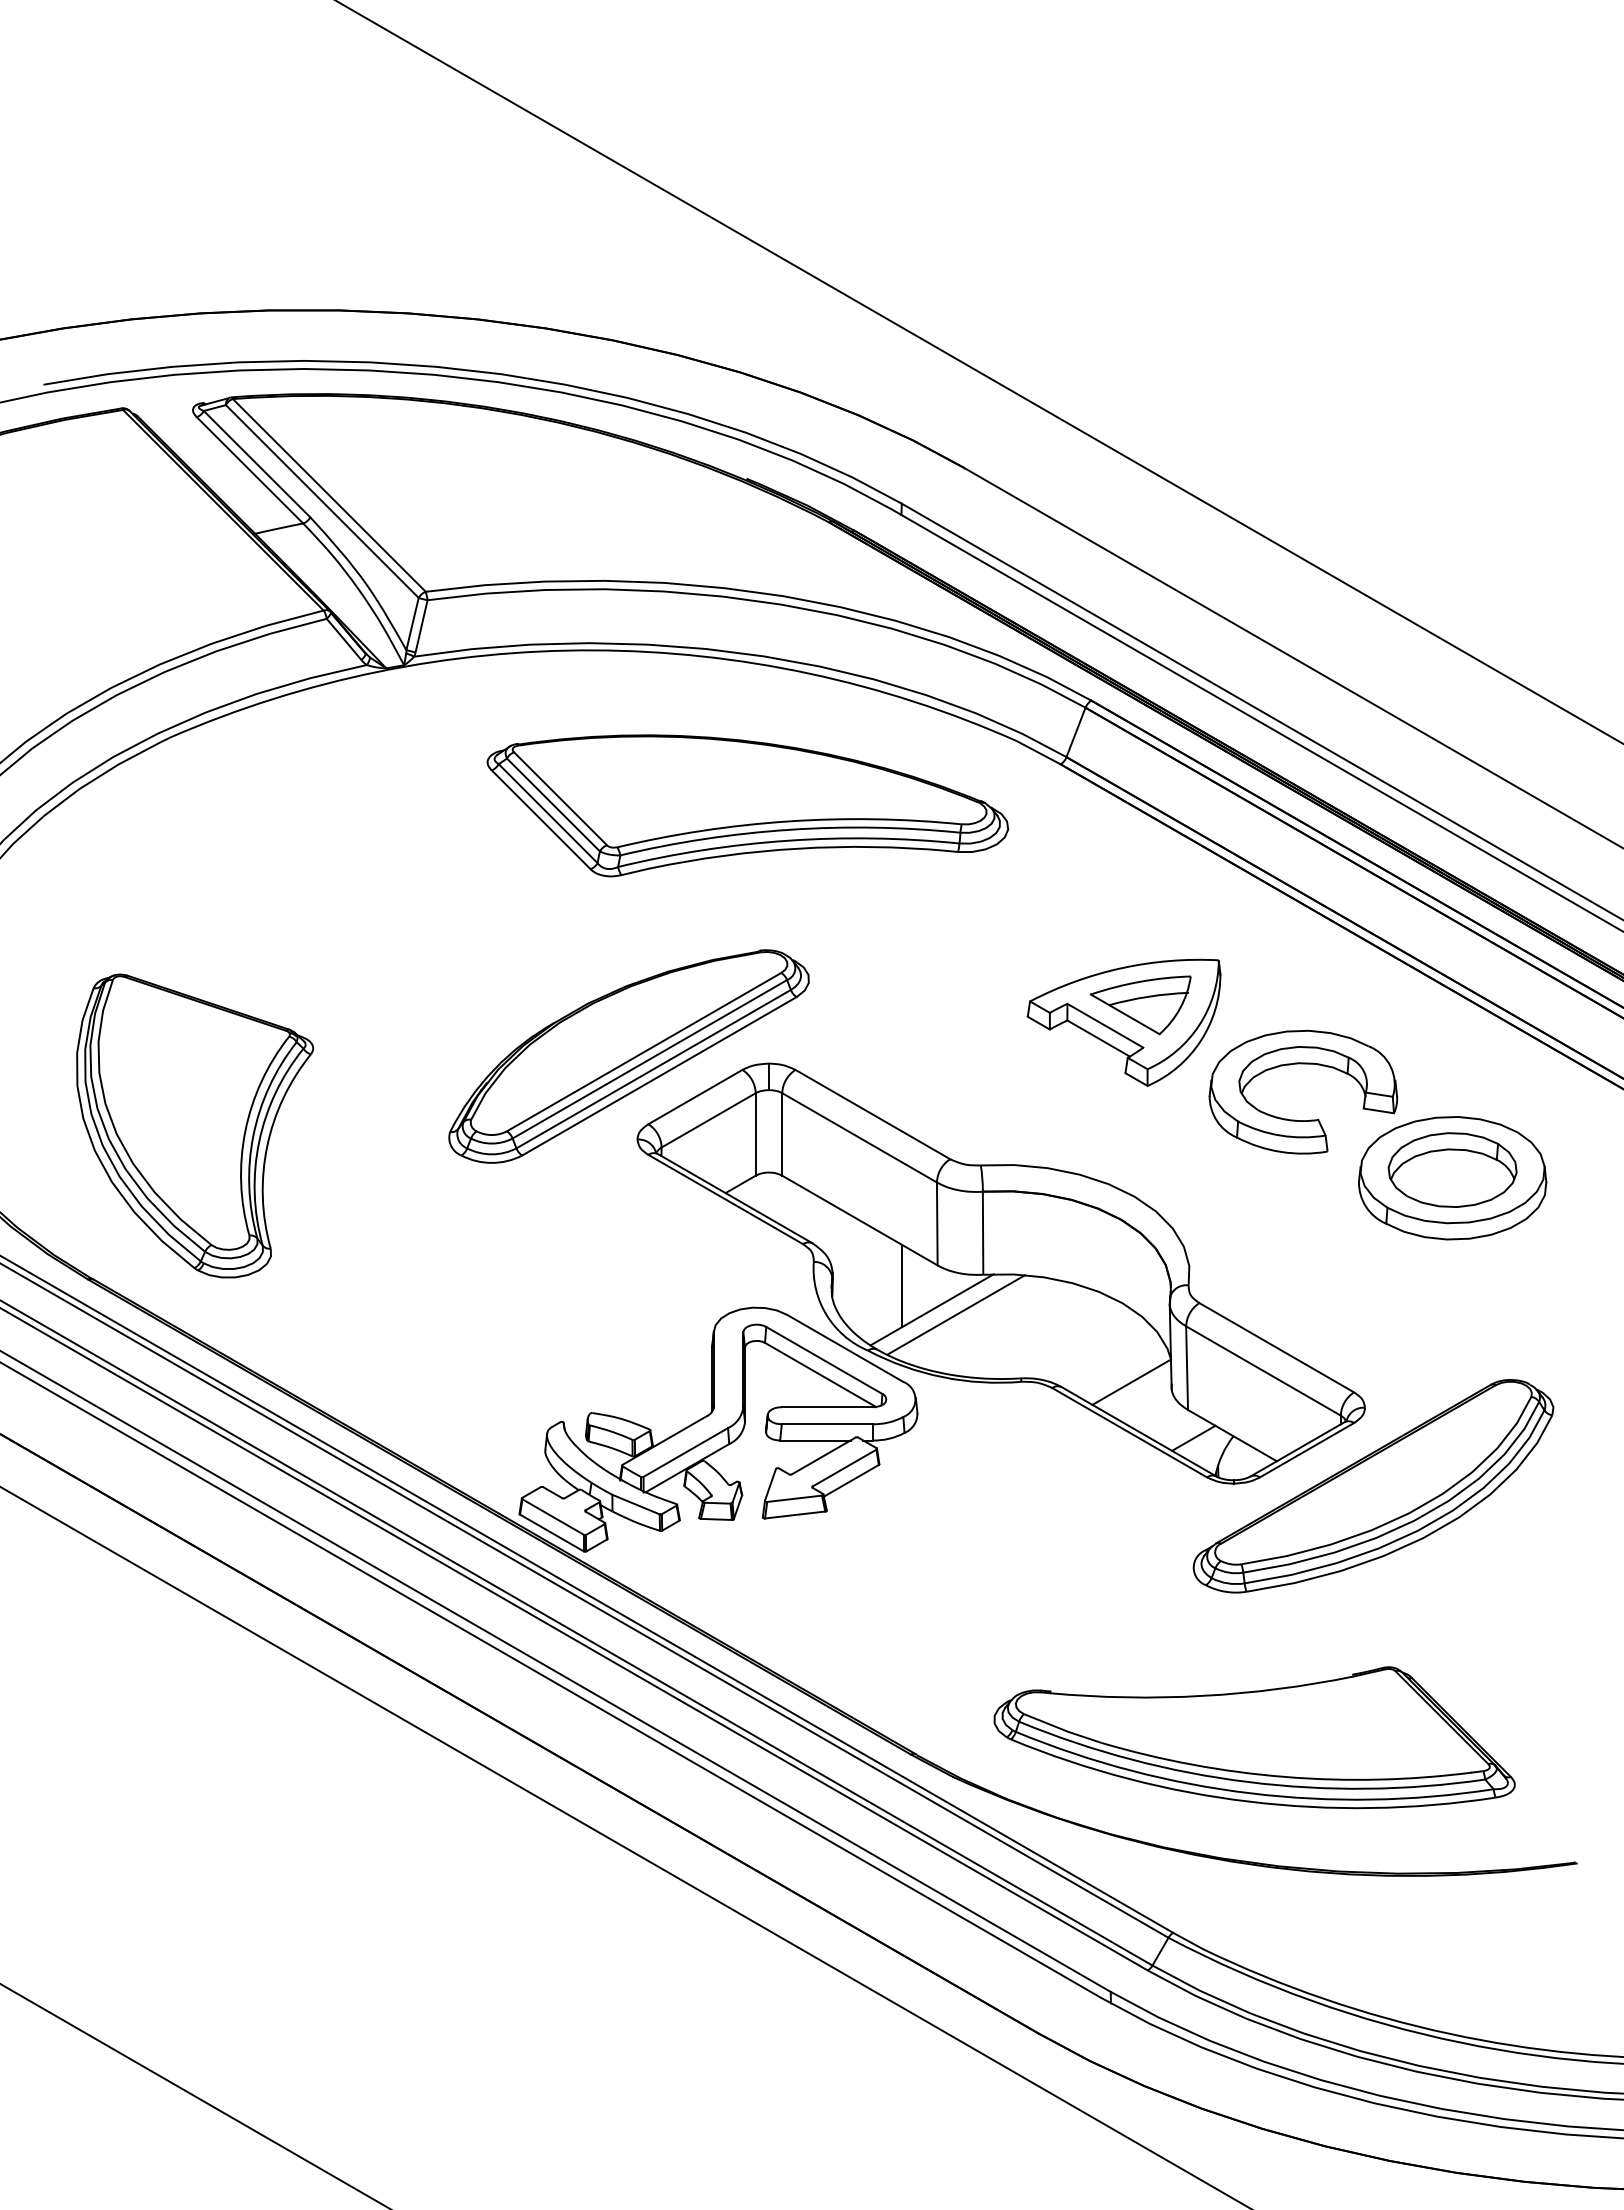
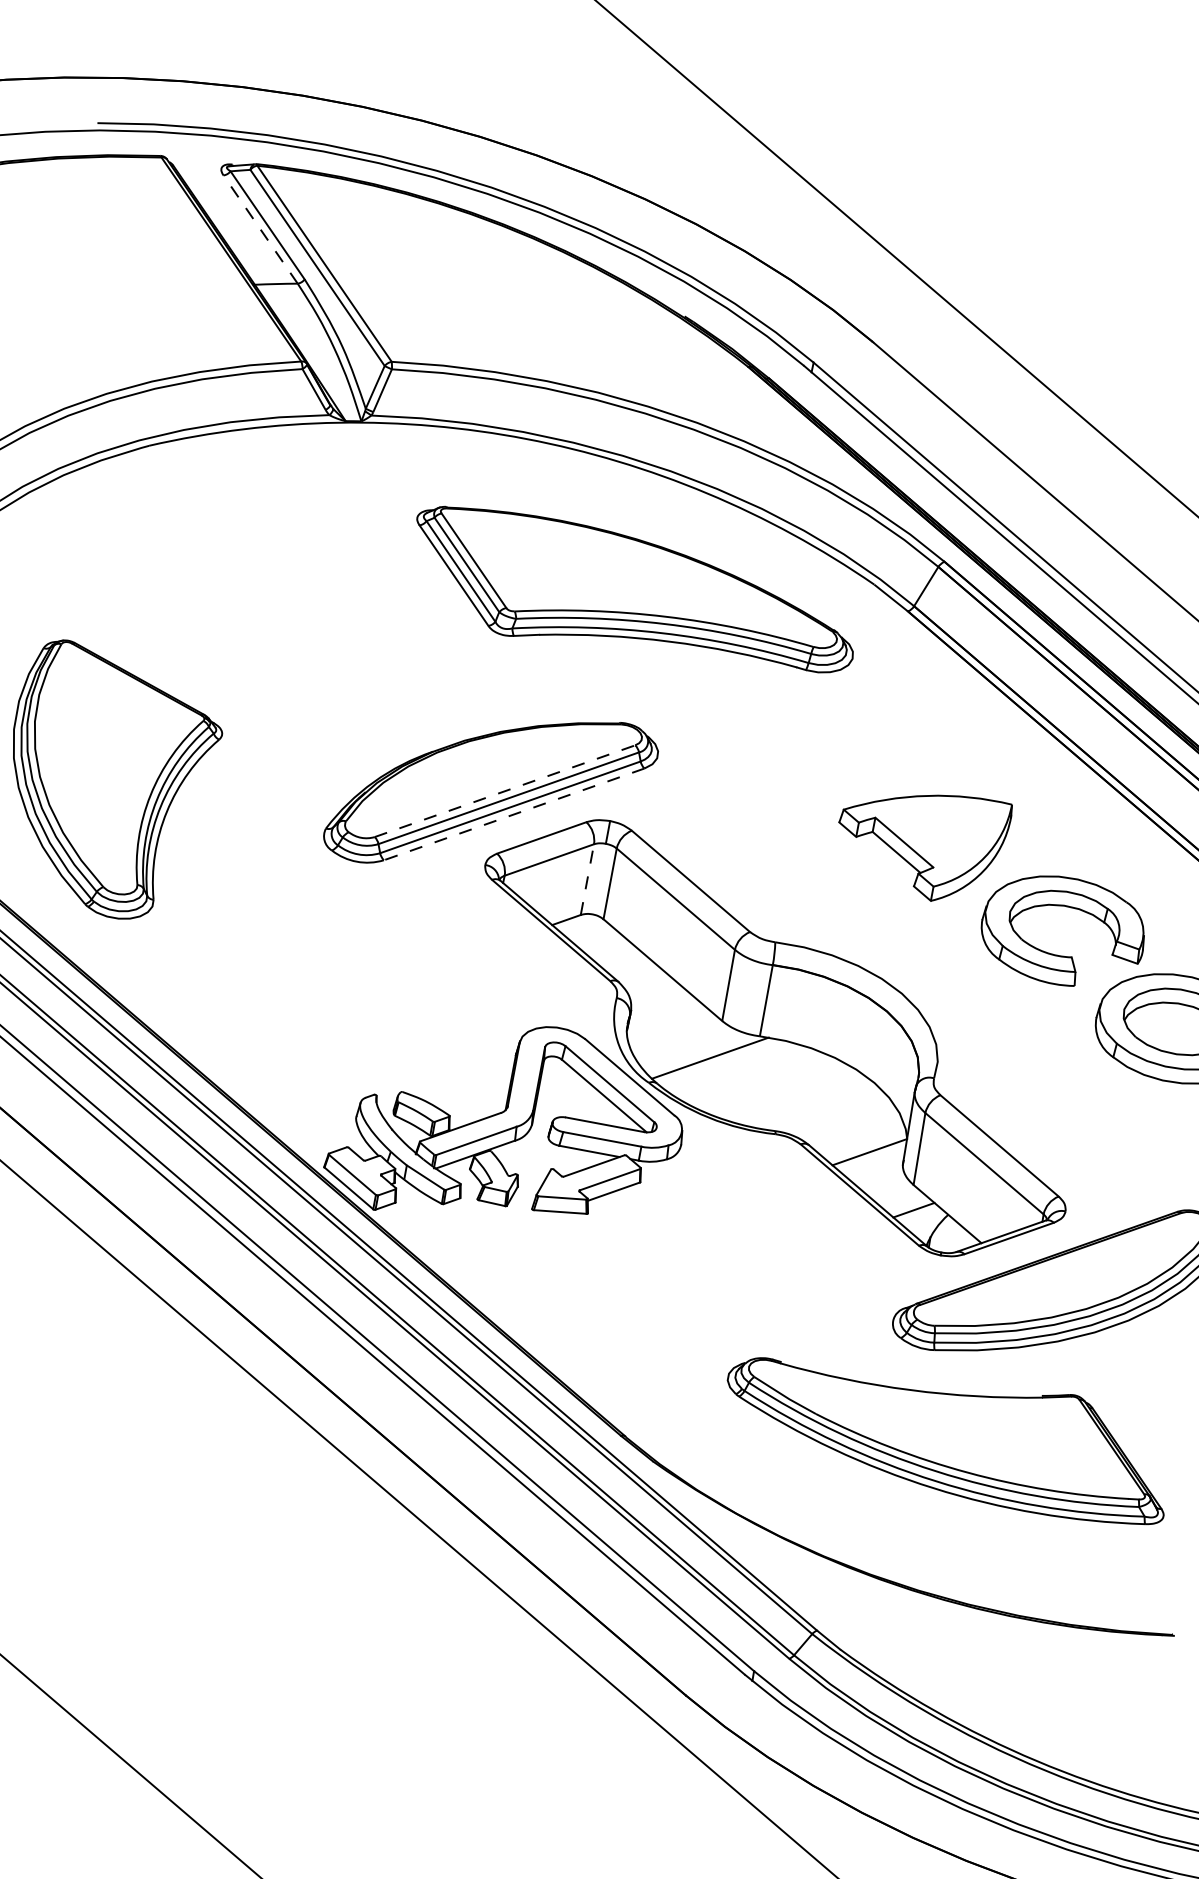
line: (249, 469) -> (260, 228), solid -> dashed
part: (1140, 1005) -> (937, 830), removed
line: (644, 1051) -> (505, 790), solid -> dashed
line: (659, 1076) -> (514, 814), solid -> dashed
line: (755, 1133) -> (587, 878), solid -> dashed
line: (901, 1285) -> (688, 1032), removed
line: (956, 1314) -> (730, 1066), removed
part: (1254, 1737) -> (948, 1433), moved

